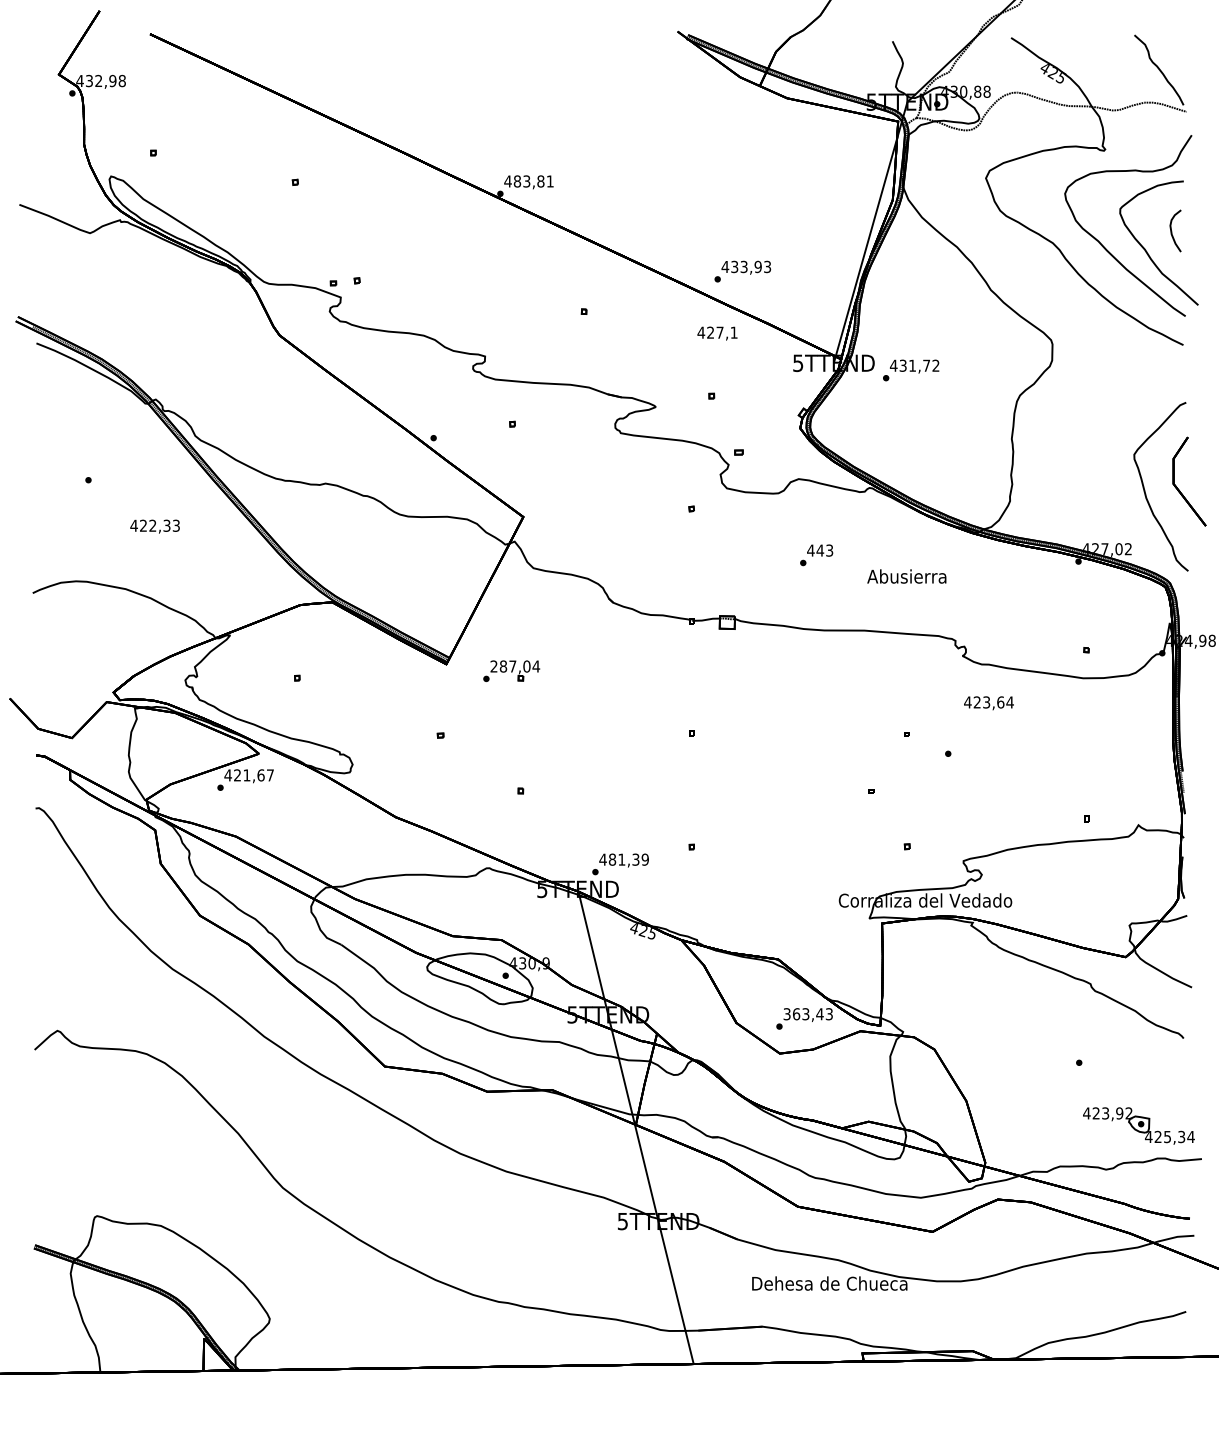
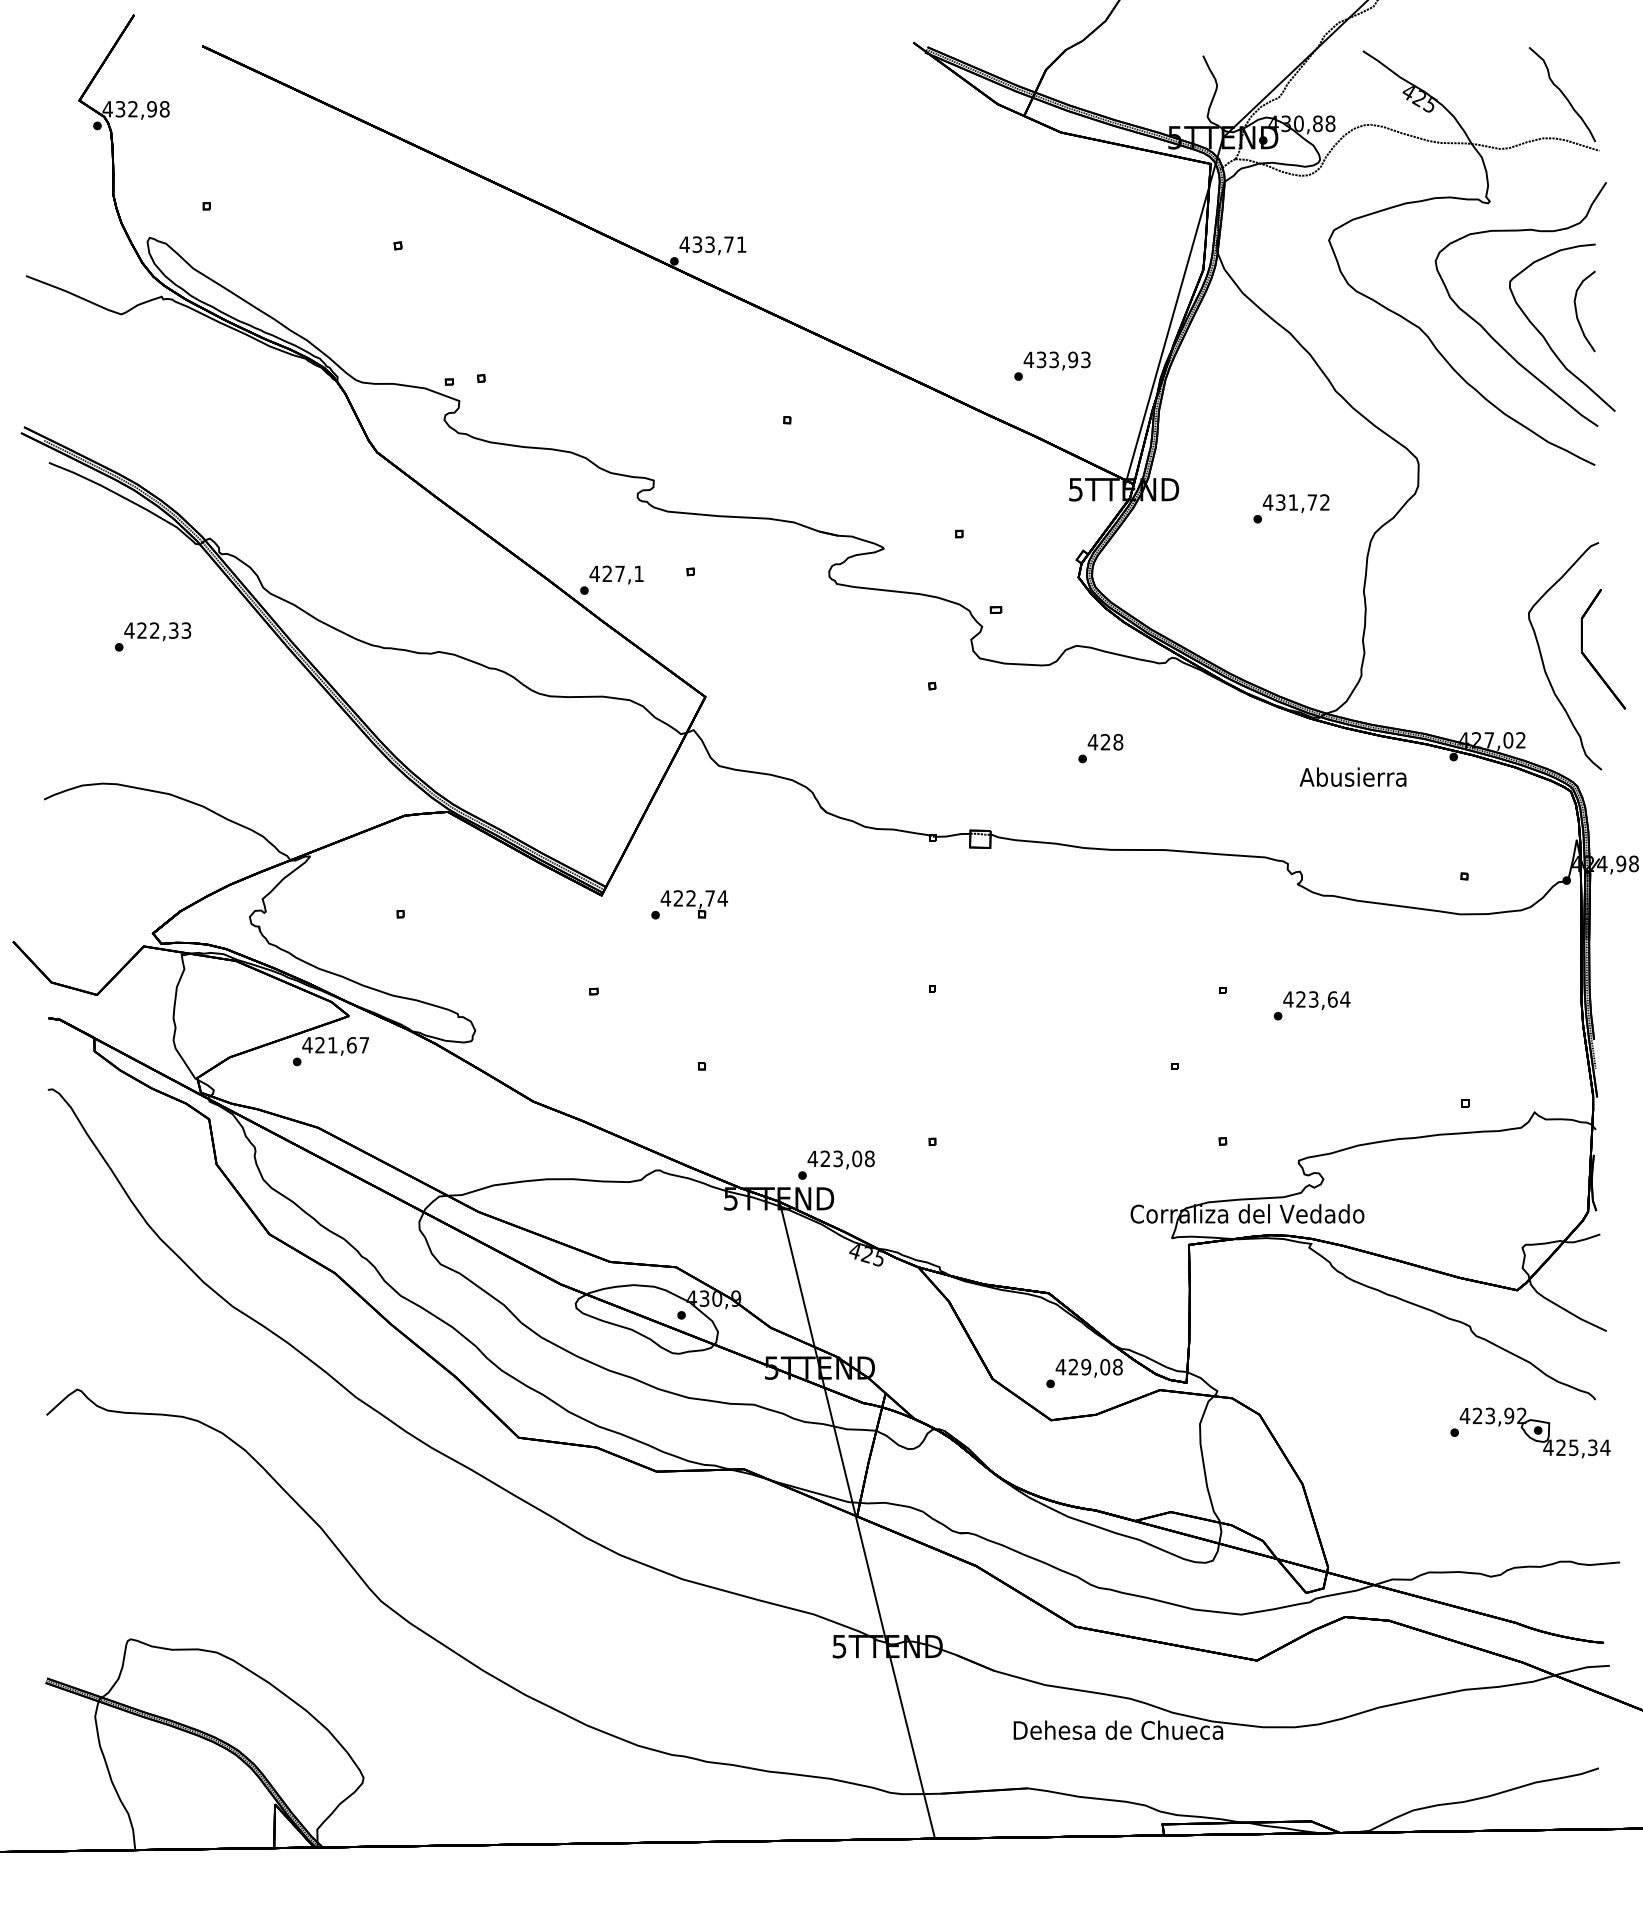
text: (528, 181) -> (712, 244), 483,81 -> 433,71
part: (1175, 230) -> (1584, 310), size x1.43
text: (742, 271) -> (1052, 365), moved
text: (717, 333) -> (616, 574), moved
text: (911, 370) -> (1291, 508), moved
text: (154, 526) -> (156, 631), moved
text: (824, 550) -> (1111, 742), 443 -> 428
text: (906, 576) -> (1352, 777), moved
text: (510, 666) -> (688, 898), 287,04 -> 422,74
text: (988, 703) -> (1316, 1000), moved
text: (628, 859) -> (847, 1158), 481,39 -> 423,08
text: (807, 1014) -> (1088, 1367), 363,43 -> 429,08
part: (1138, 1125) -> (1534, 1432), moved

